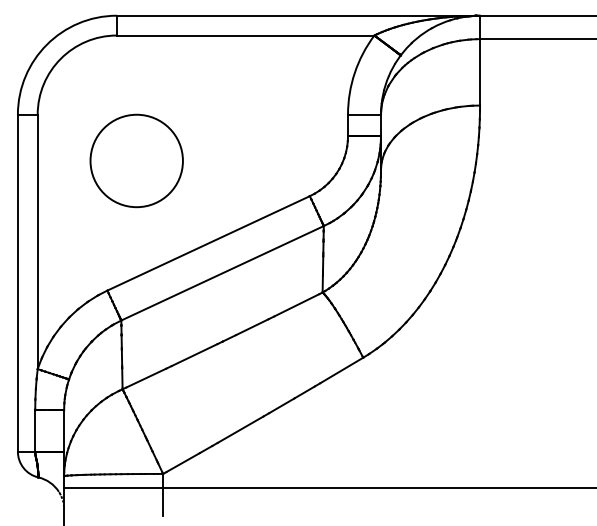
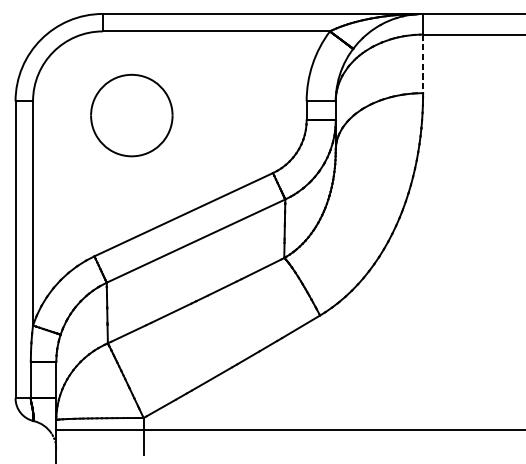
line: (480, 72) -> (423, 64), solid -> dashed
part: (136, 160) -> (131, 115), moved

